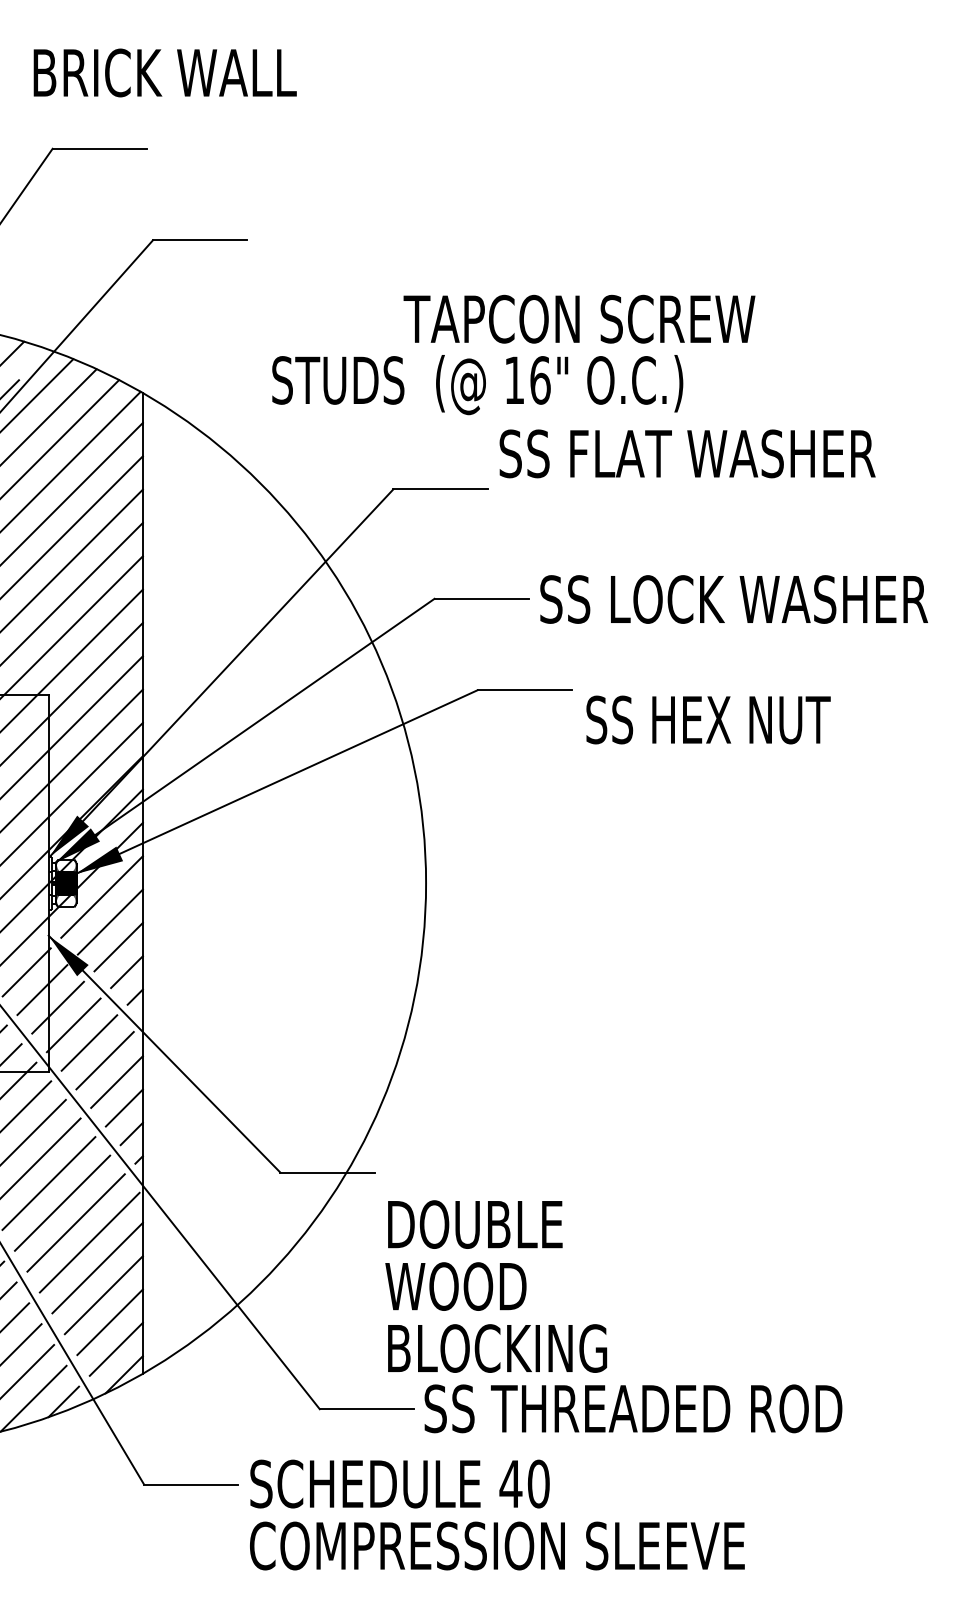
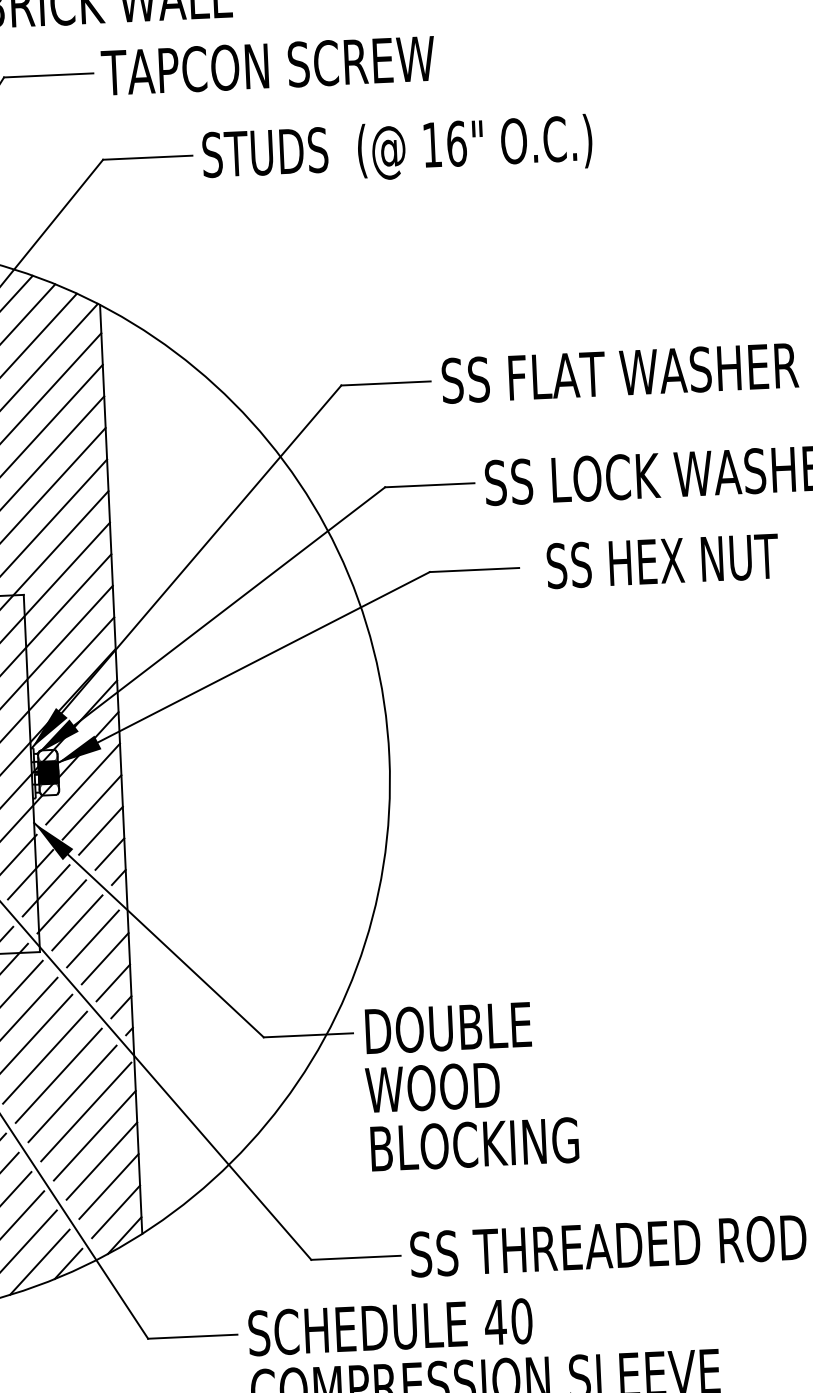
text: (579, 318) -> (268, 65), moved
text: (477, 385) -> (397, 151), moved
text: (687, 453) -> (620, 372), moved
text: (708, 719) -> (662, 560), moved
text: (496, 1286) -> (471, 1085), moved

